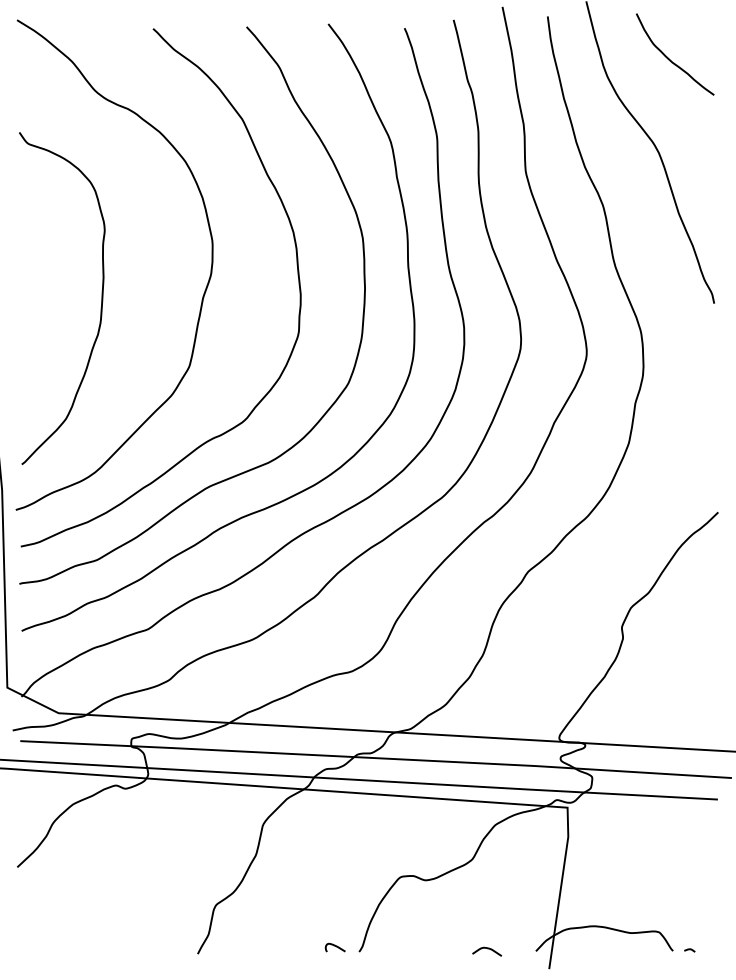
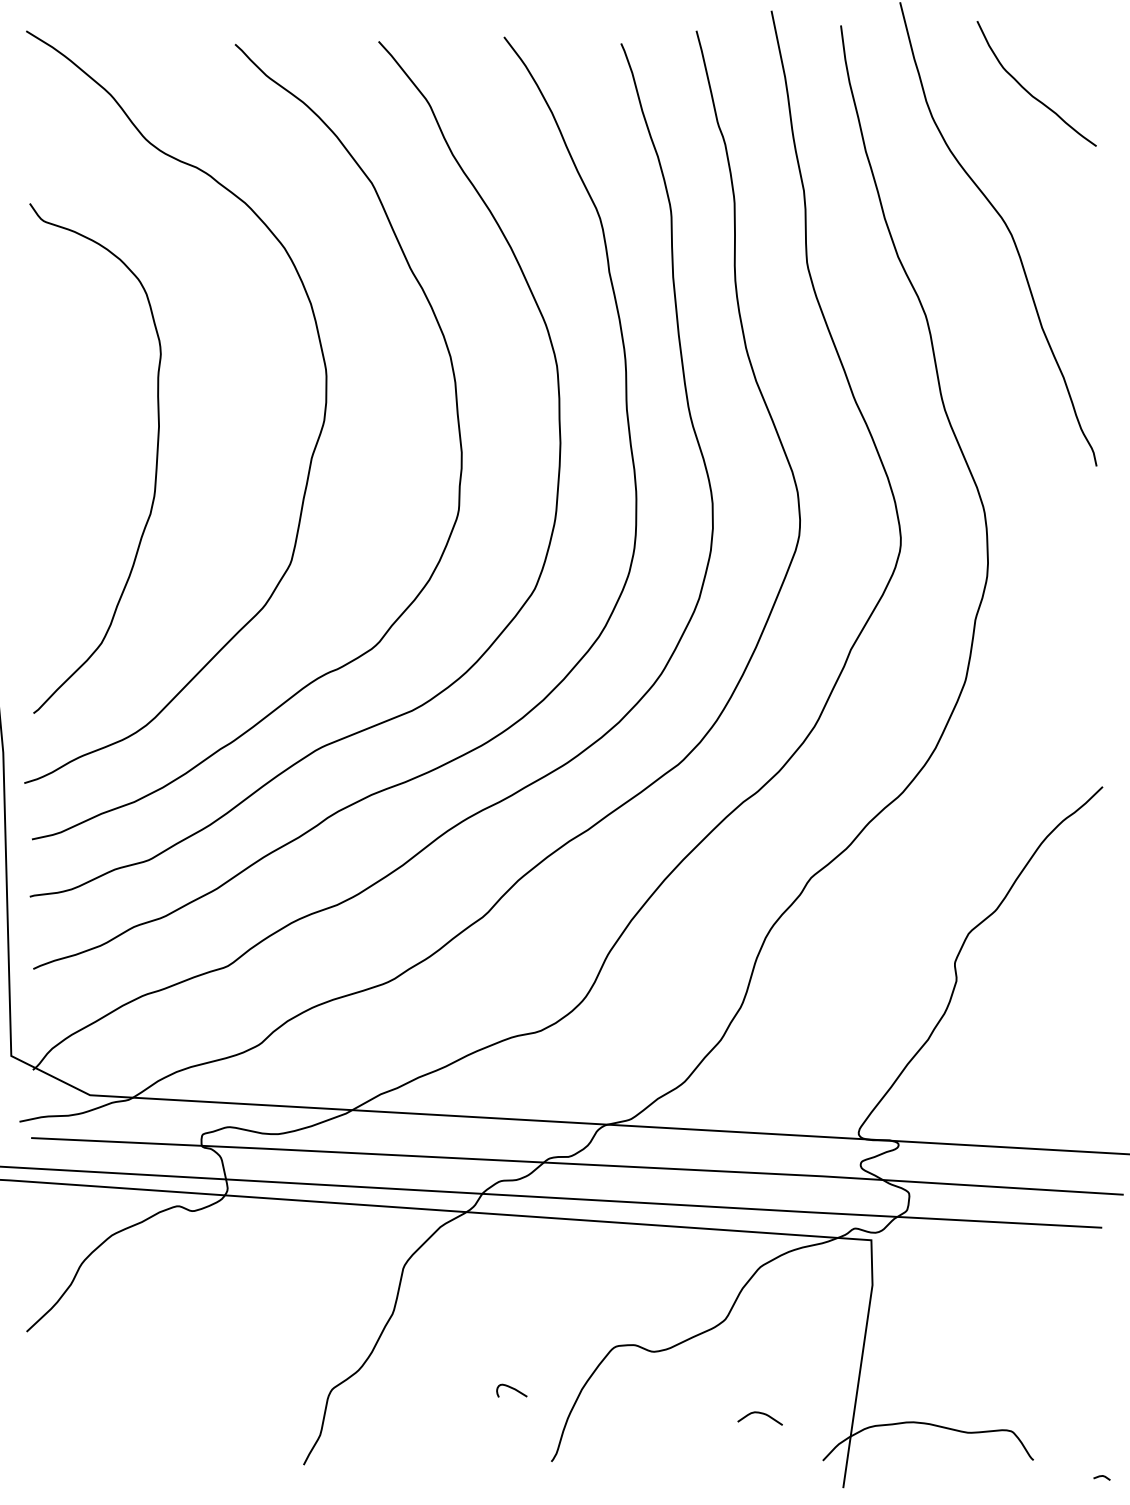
curve: (334, 946) -> (510, 1388), moved
curve: (487, 949) -> (760, 1414), moved
line: (689, 950) -> (1101, 1477), moved

